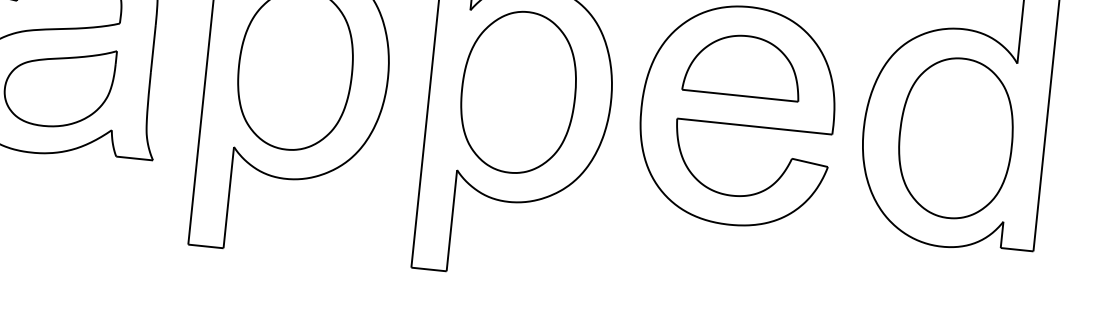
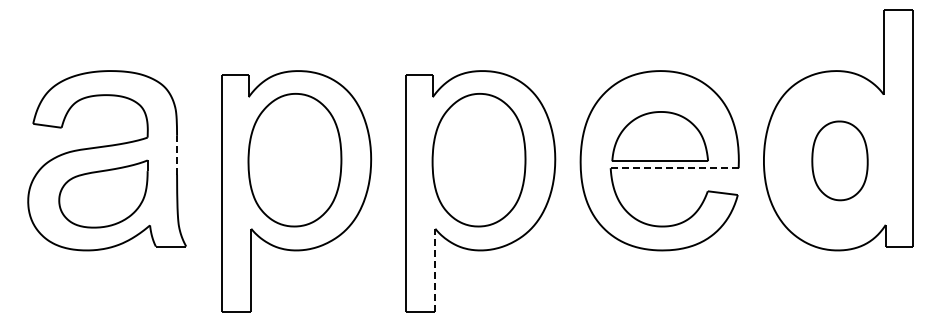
line: (153, 47) -> (177, 154), solid -> dashed
part: (742, 65) -> (659, 136), moved
line: (755, 127) -> (675, 168), solid -> dashed
part: (955, 137) -> (839, 160), size x0.6
line: (452, 220) -> (435, 270), solid -> dashed

